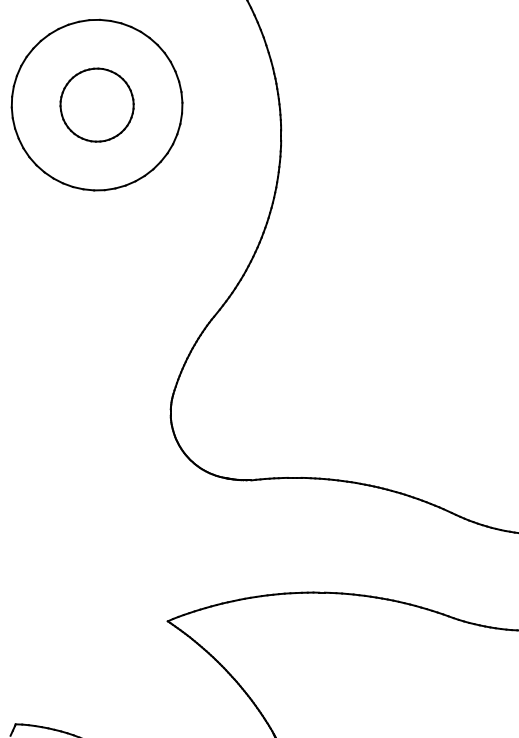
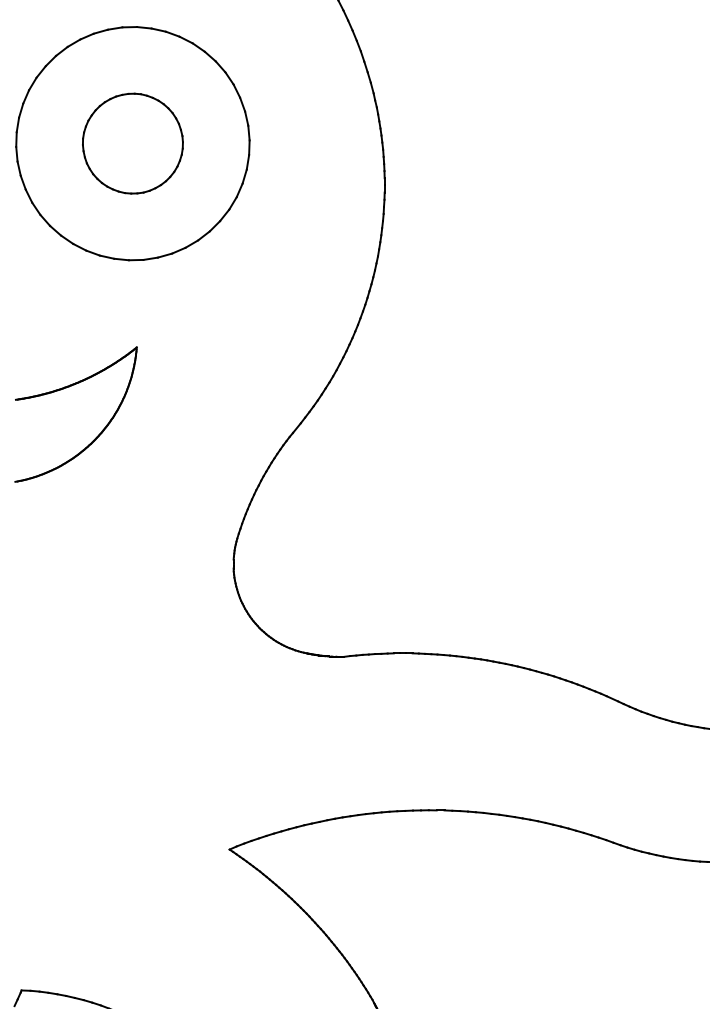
part: (46, 285) -> (63, 390), added

